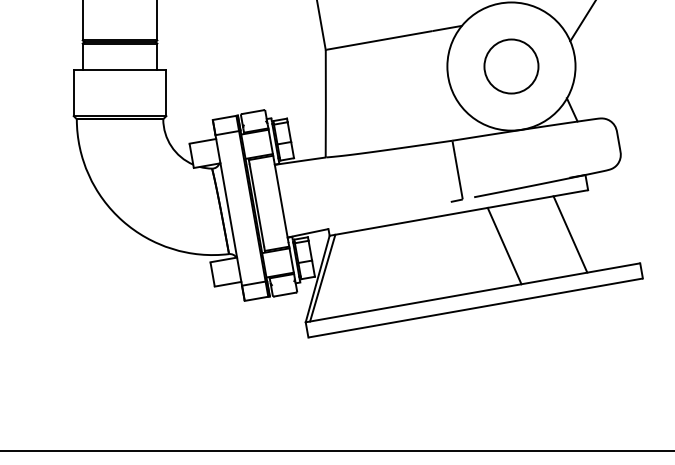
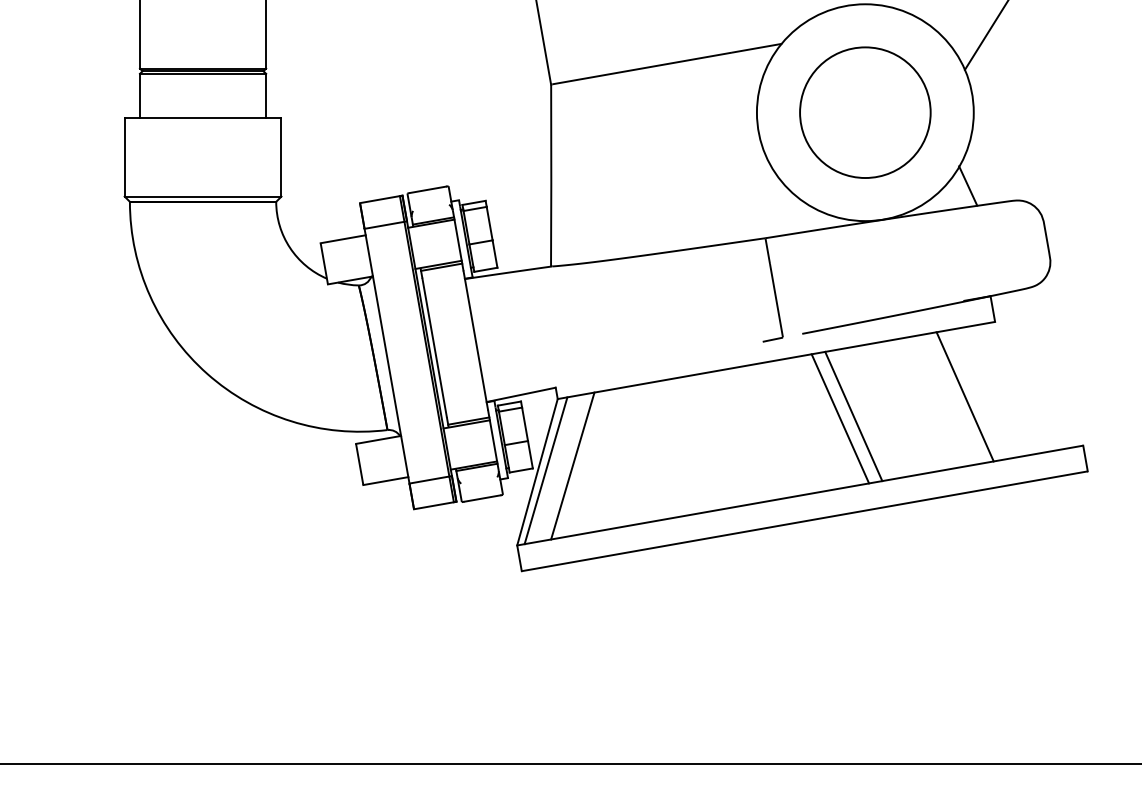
circle: (511, 66) -> (865, 112), size x1.43
line: (496, 247) -> (840, 418), added
line: (338, 274) -> (572, 464), added

